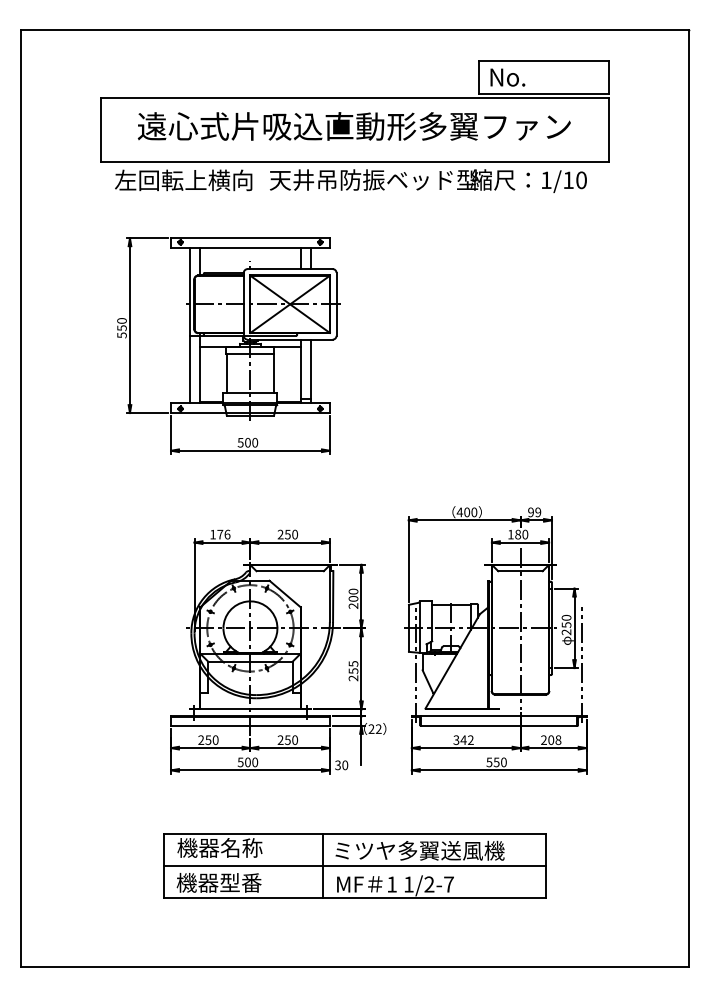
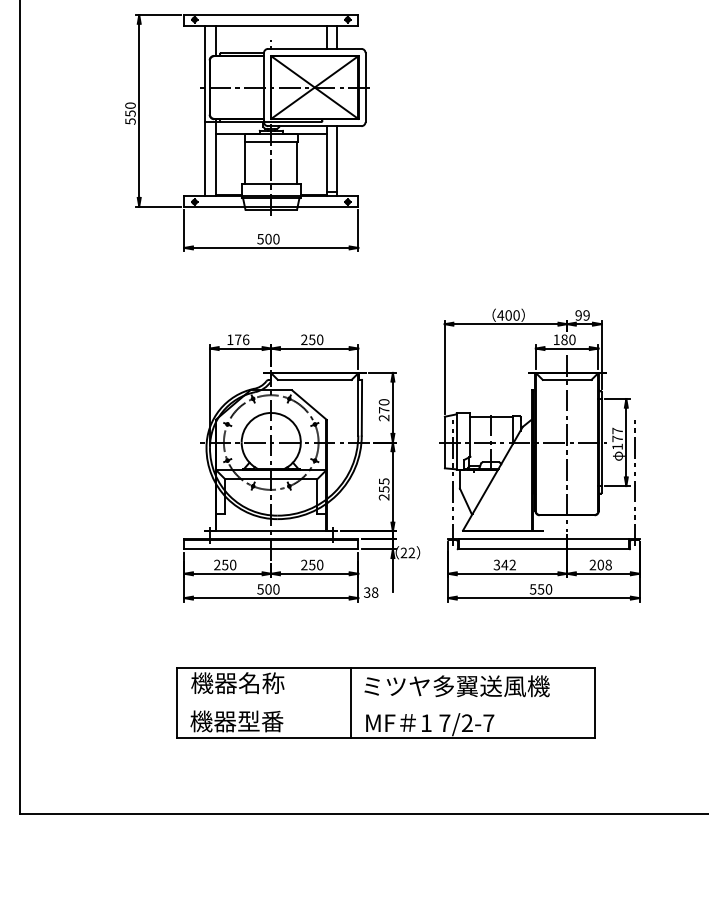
text: (353, 598) -> (384, 409), 200 -> 270
text: (566, 624) -> (617, 438), 250 -> 177
text: (345, 765) -> (375, 592), 30 -> 38
line: (354, 866) -> (385, 703), removed
text: (408, 884) -> (444, 723), 1/2-7 -> 7/2-7

